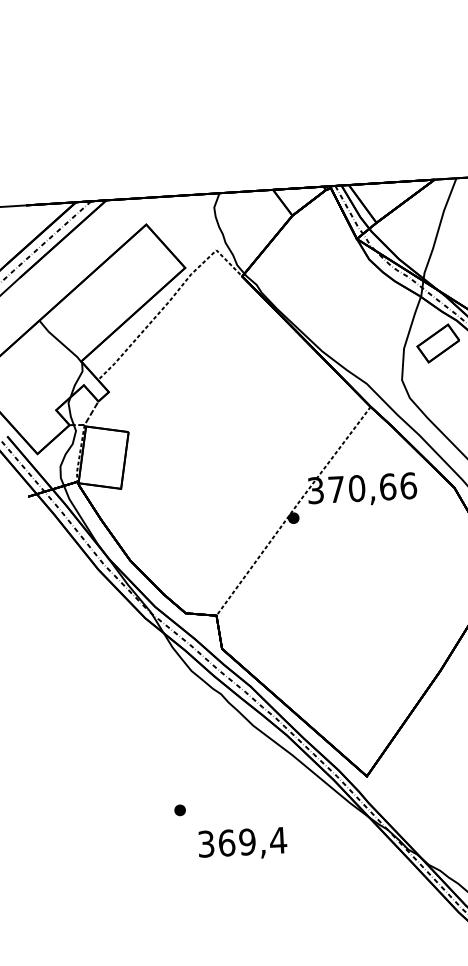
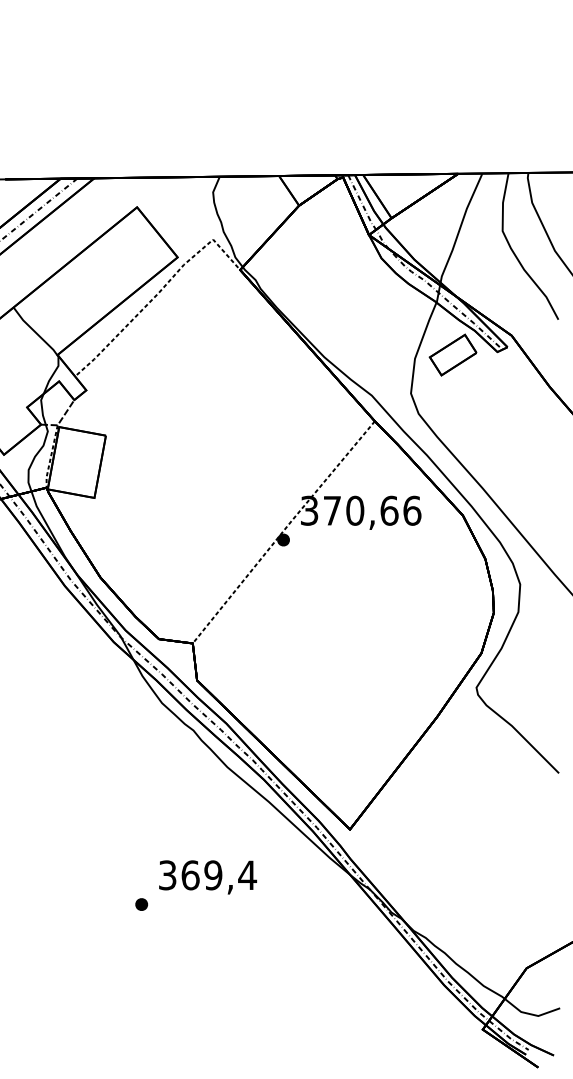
part: (179, 810) -> (141, 904), moved
text: (242, 844) -> (207, 877), moved

